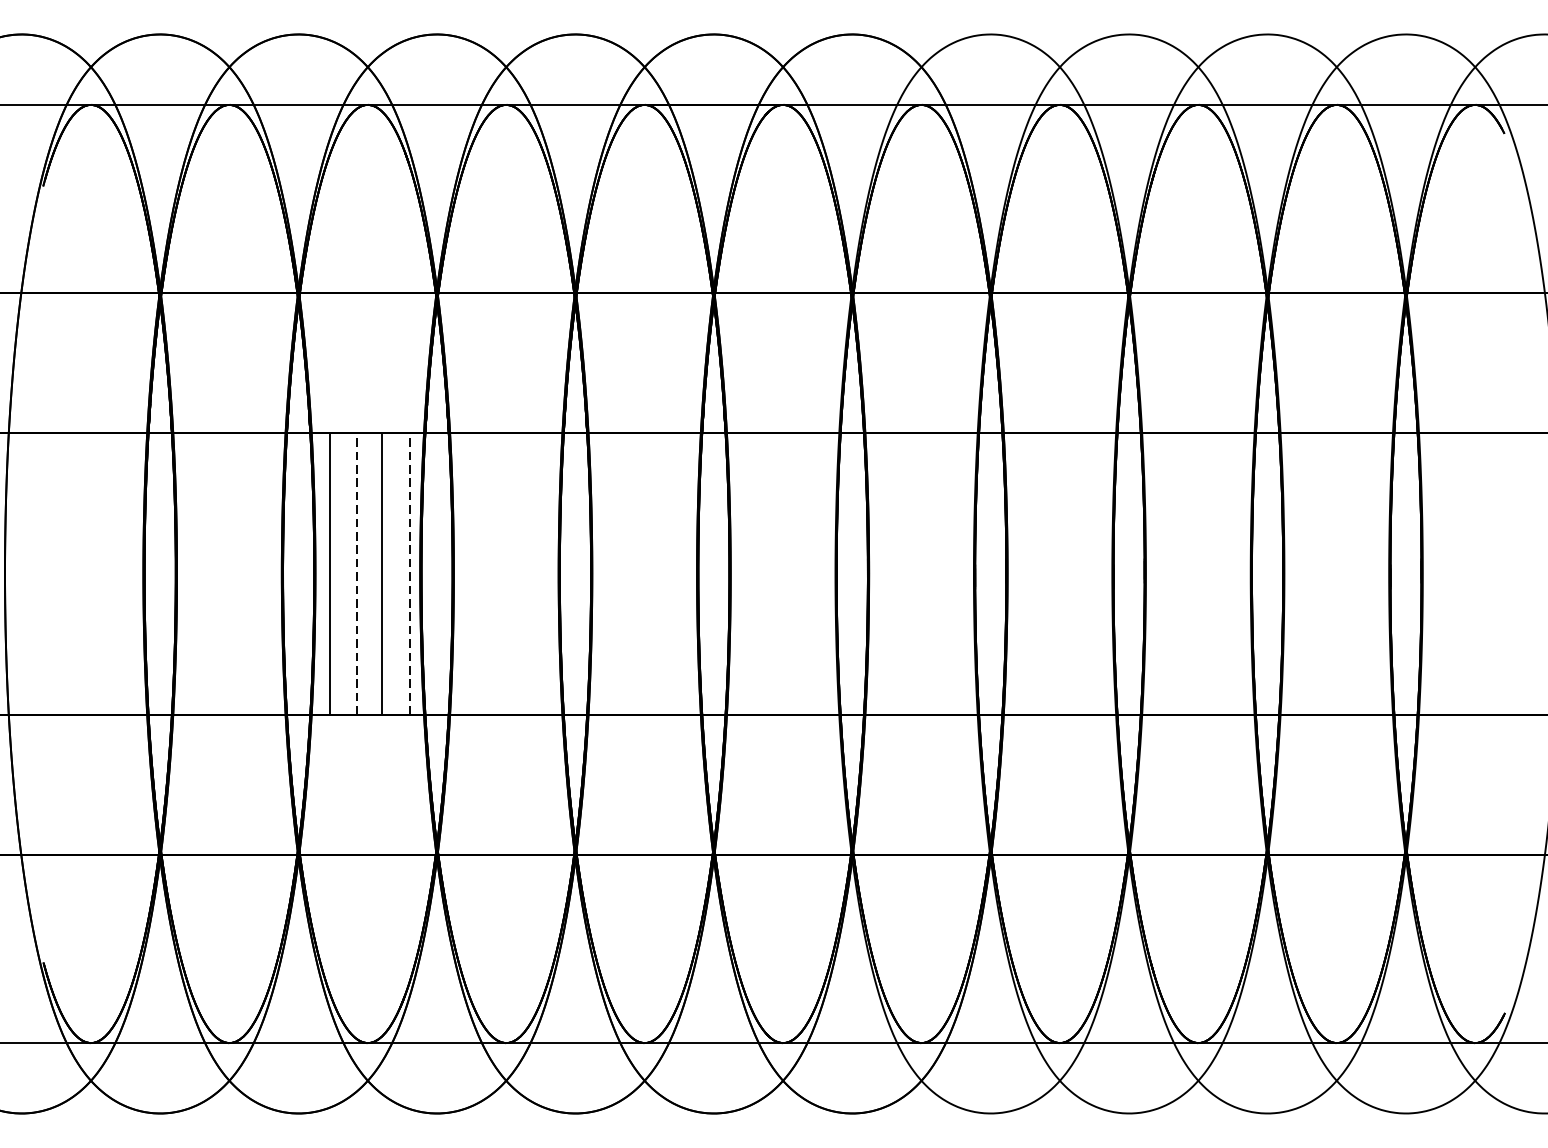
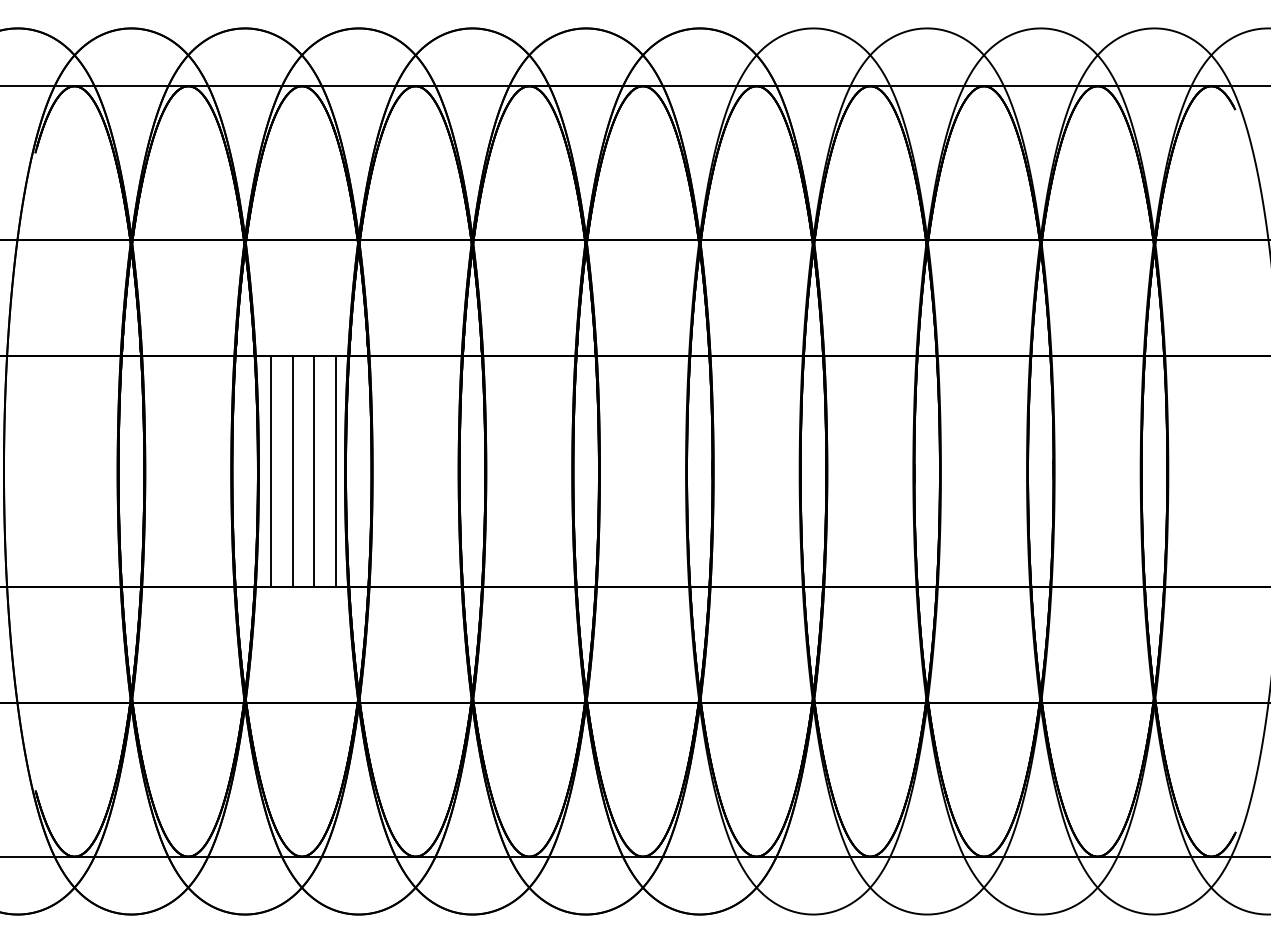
line: (356, 574) -> (292, 471), dashed -> solid
line: (409, 574) -> (336, 471), dashed -> solid

